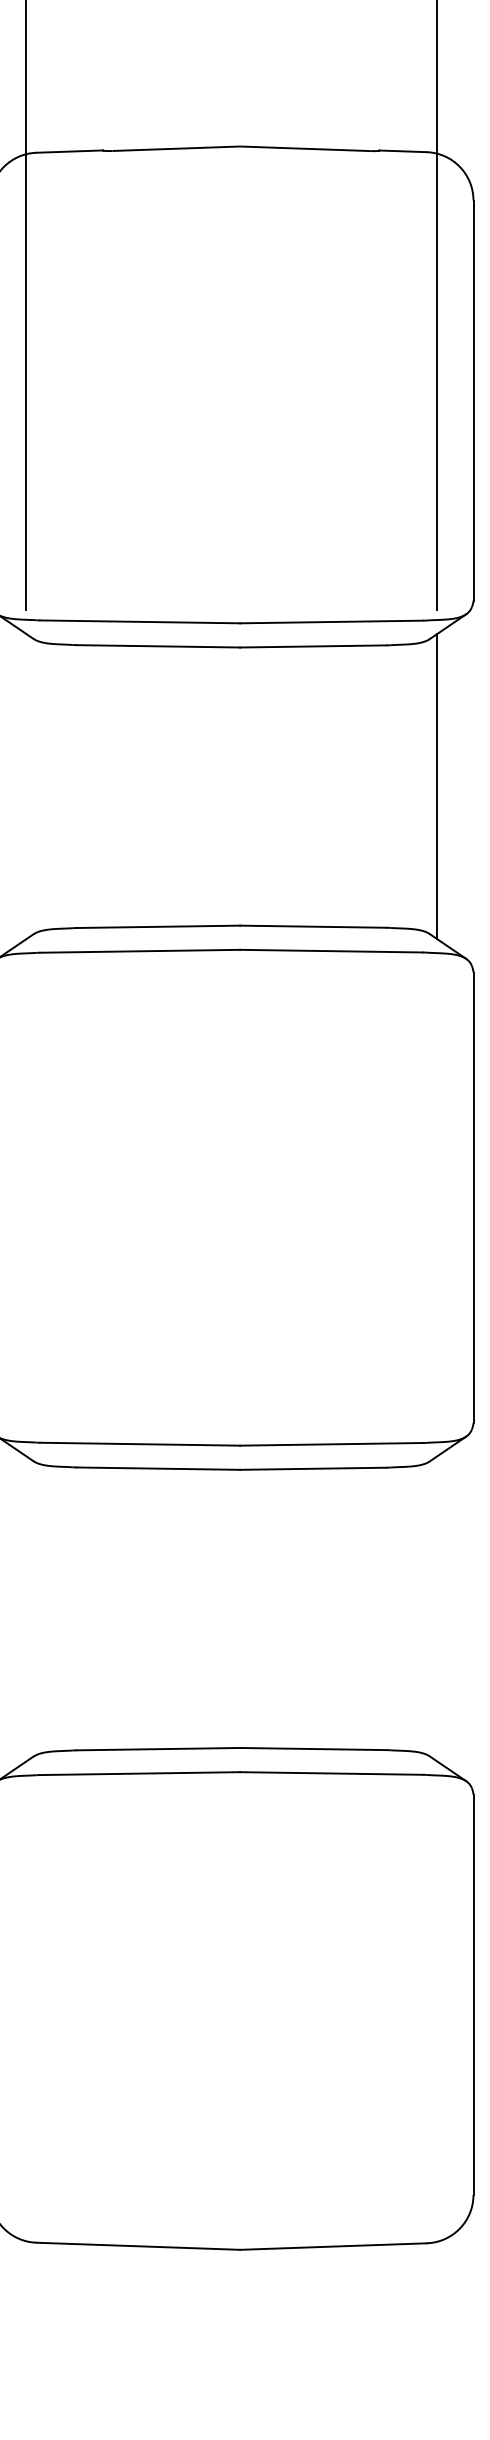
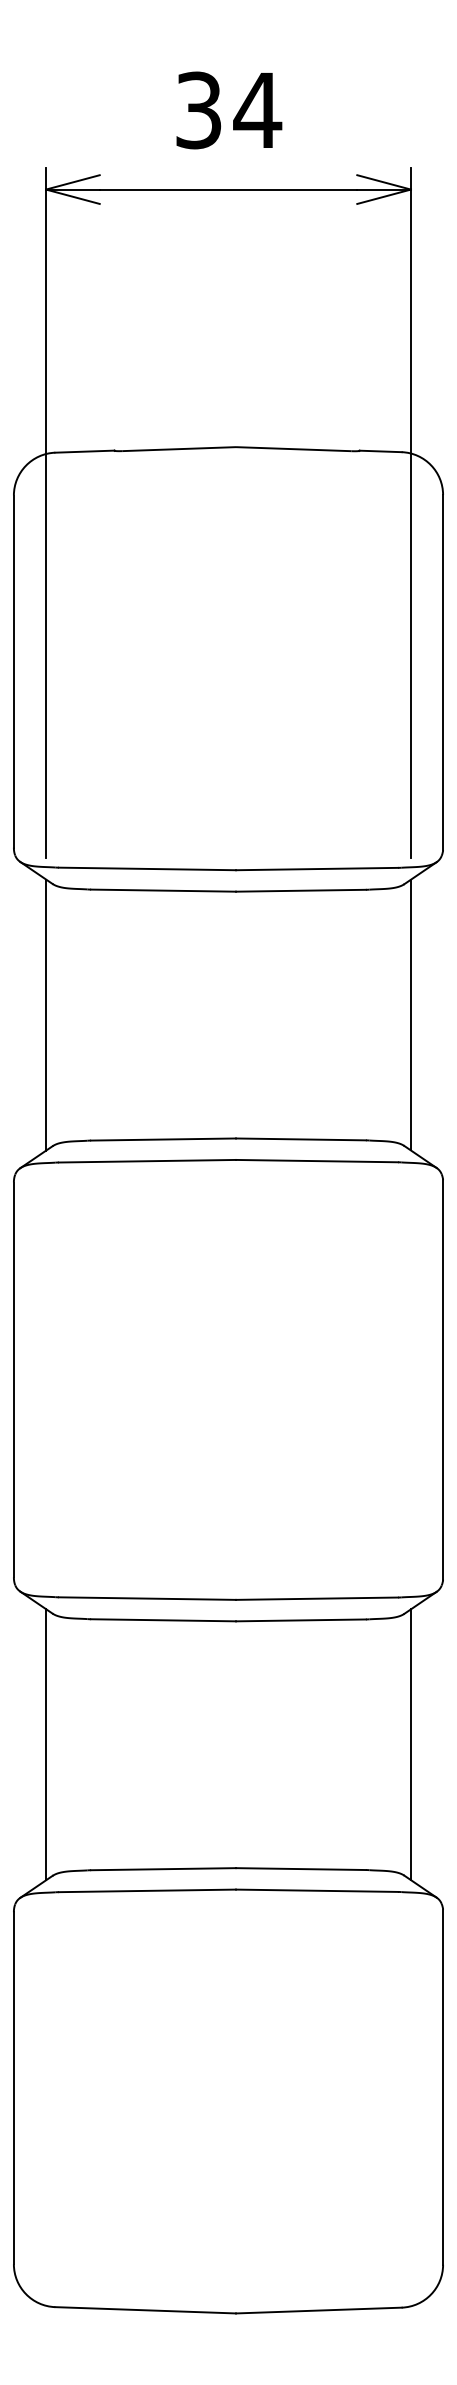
line: (26, 785) -> (46, 1014), added
line: (26, 1608) -> (46, 1744), added
line: (436, 1608) -> (410, 1744), added

